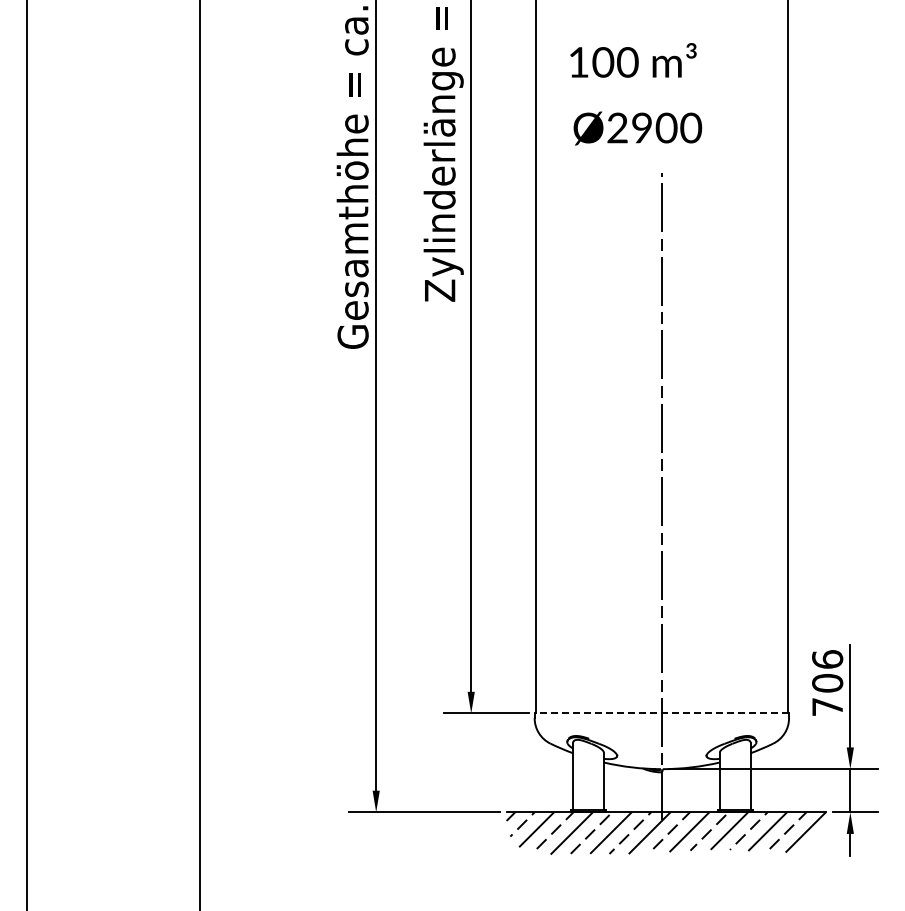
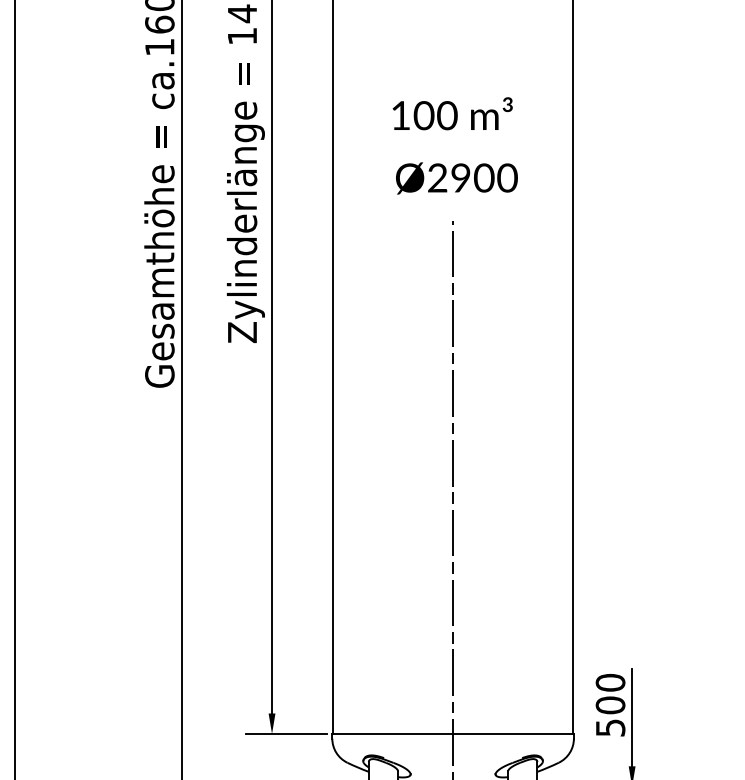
text: (636, 94) -> (455, 146), moved
text: (827, 682) -> (610, 704), 706 -> 500
line: (661, 713) -> (452, 734), dashed -> solid

